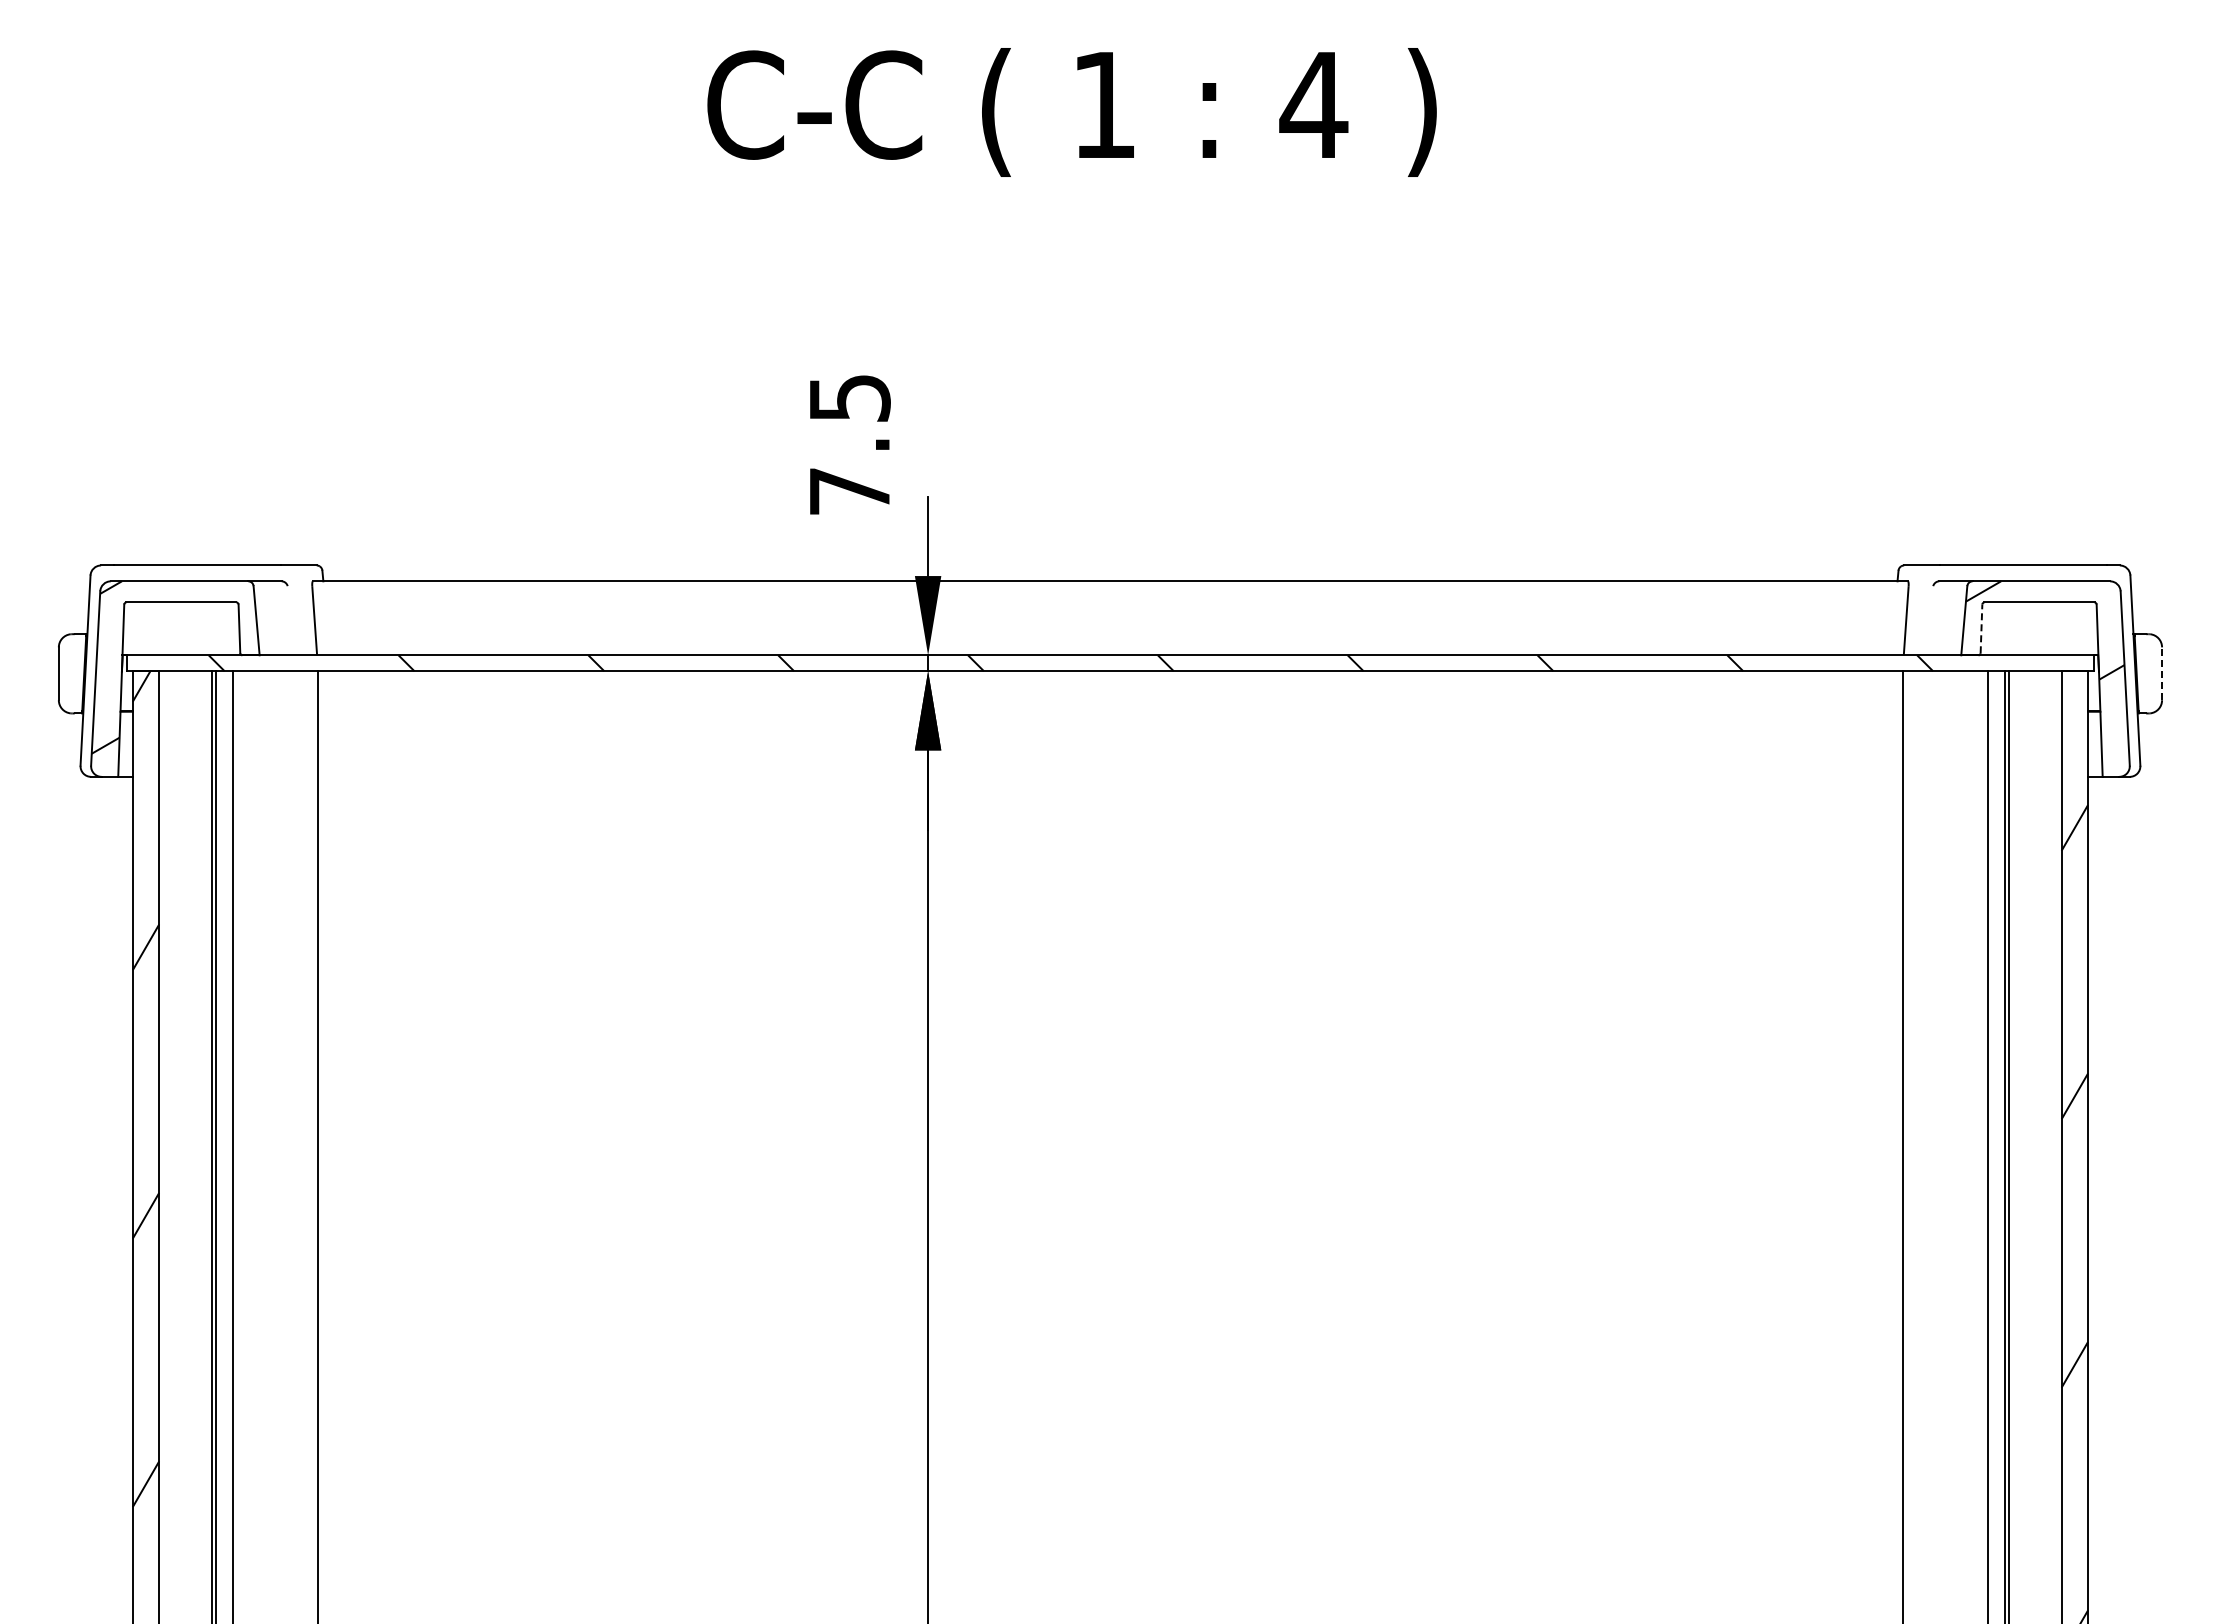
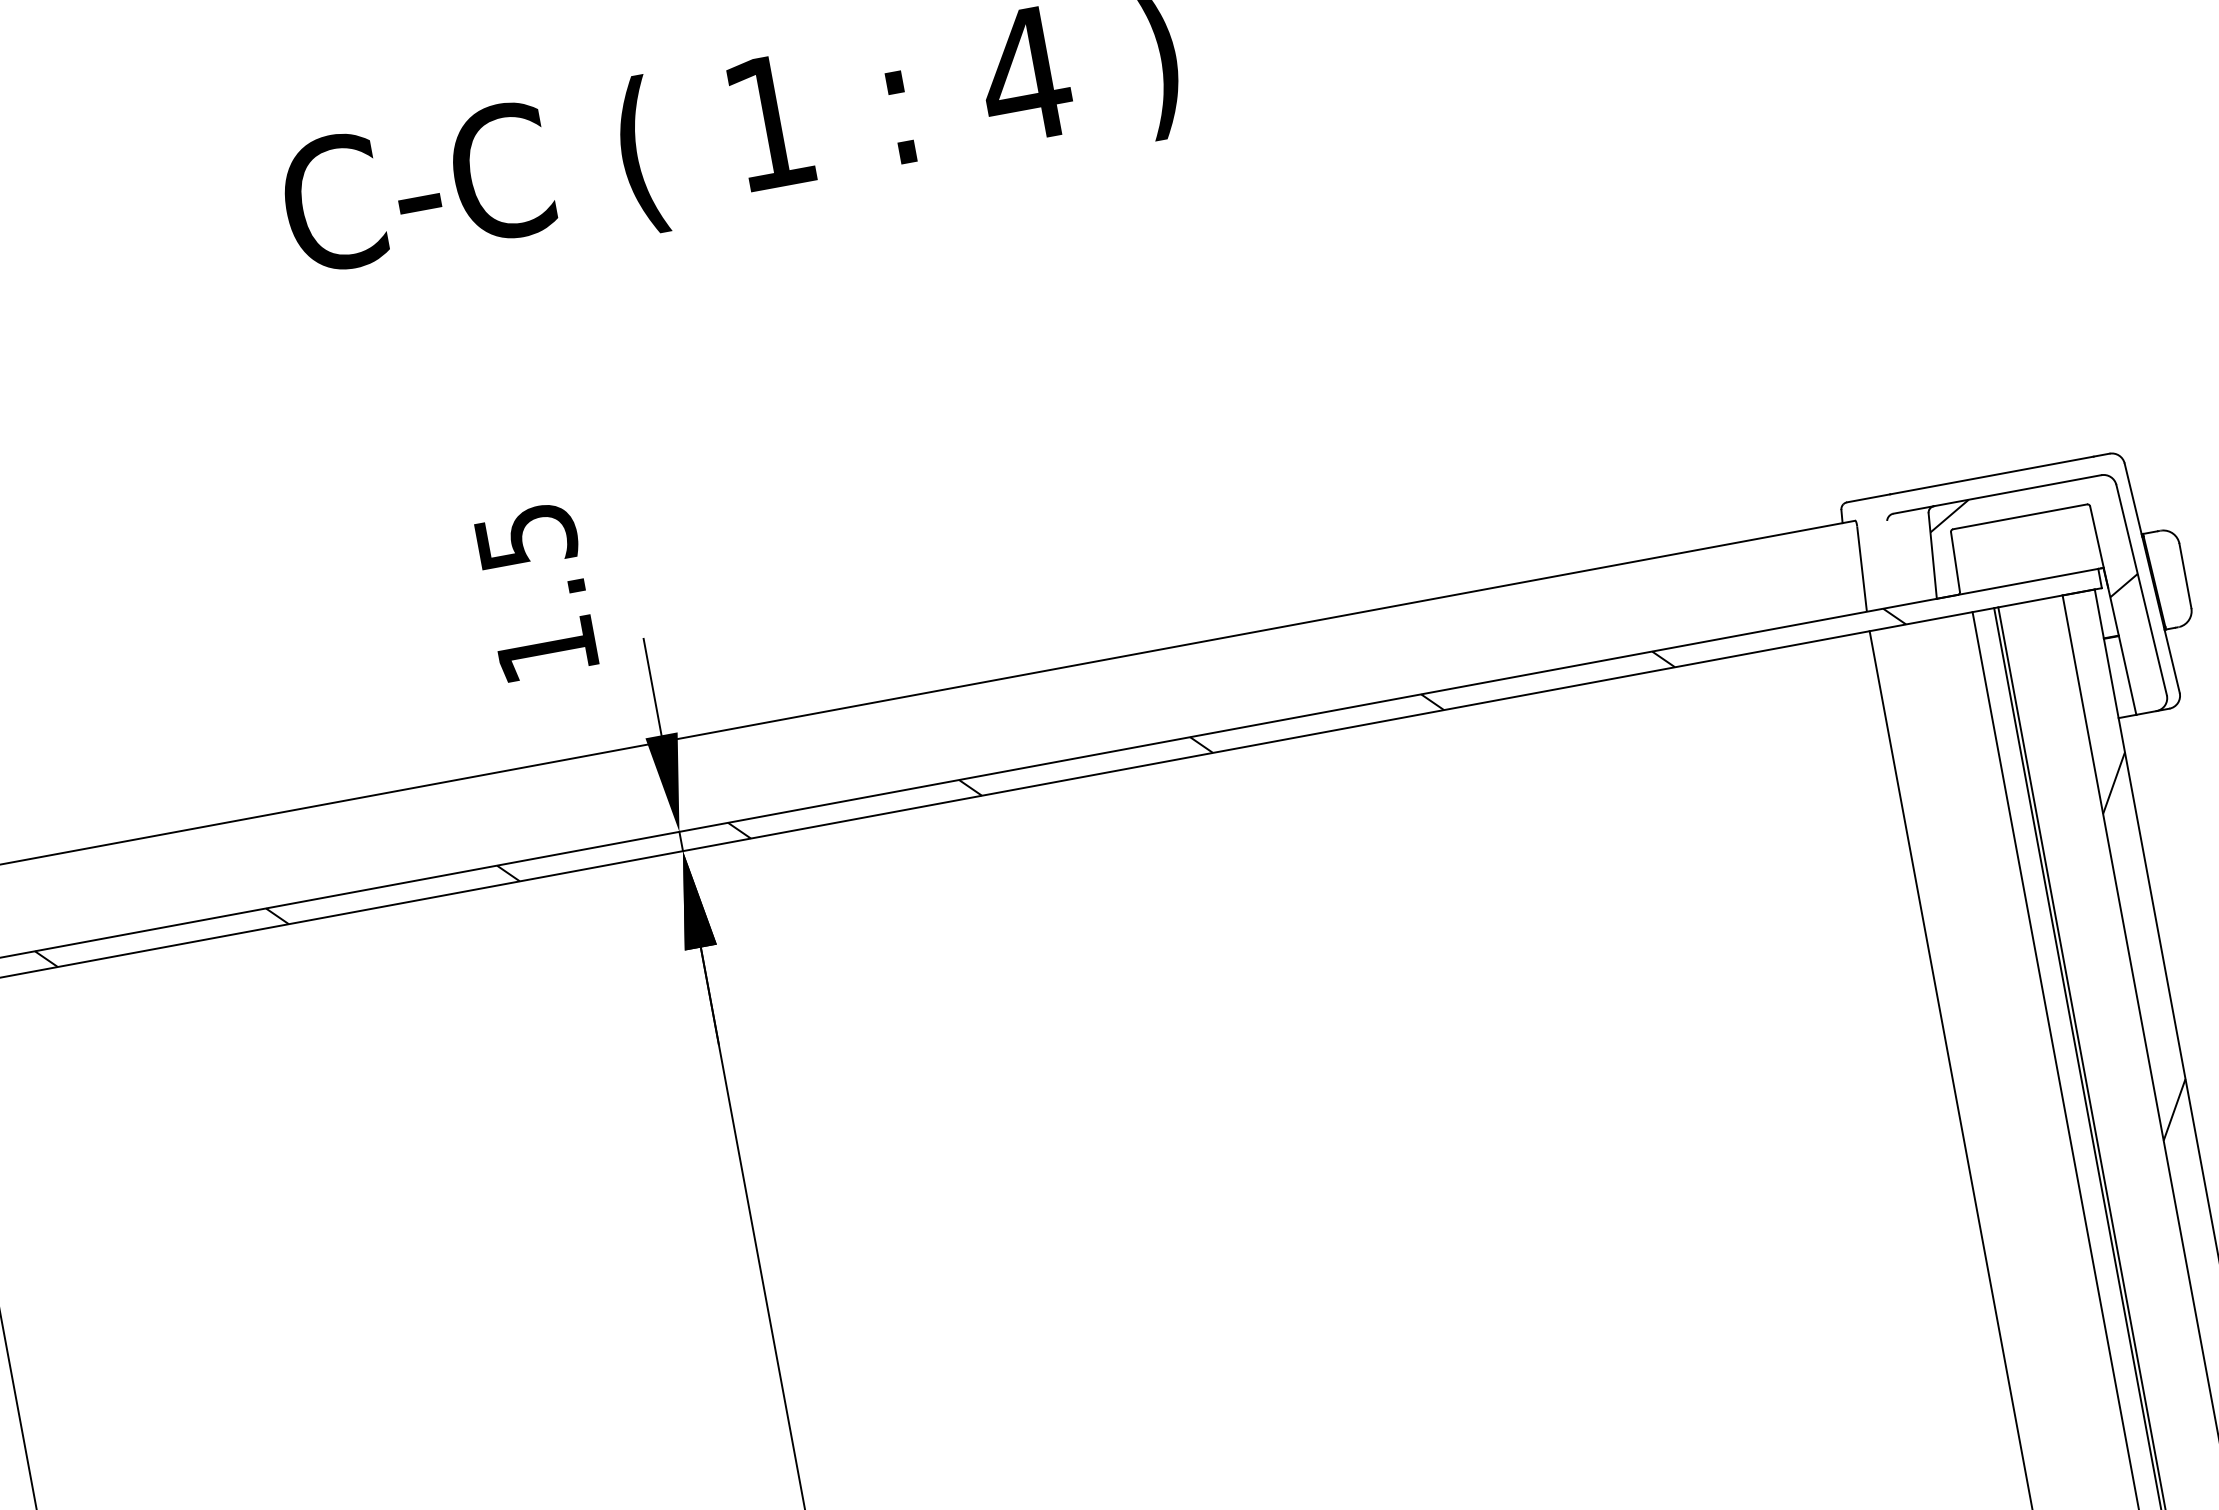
text: (849, 491) -> (546, 650), 7.5 -> 1.5
line: (1981, 628) -> (1955, 561), dashed -> solid
line: (2162, 673) -> (2185, 575), dashed -> solid

